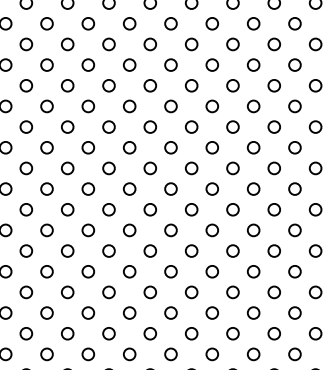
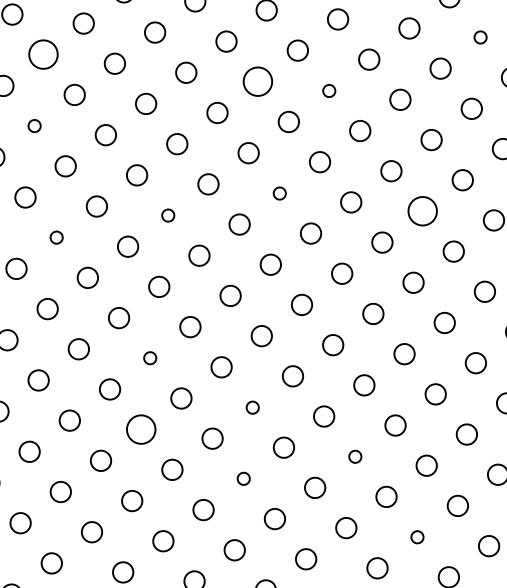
circle: (273, 44) -> (479, 37), size x0.6
circle: (26, 85) -> (43, 54), size x1.4
circle: (149, 85) -> (256, 81), size x1.4
circle: (191, 85) -> (328, 90), size x0.6
circle: (26, 126) -> (34, 125), size x0.6
circle: (170, 147) -> (279, 192), size x0.6
circle: (253, 147) -> (422, 210), size x1.4
circle: (108, 168) -> (167, 215), size x0.6
circle: (46, 188) -> (55, 236), size x0.6
circle: (108, 250) -> (149, 357), size x0.6
circle: (170, 271) -> (251, 406), size x0.6
circle: (108, 292) -> (140, 429), size x1.4
circle: (232, 292) -> (354, 456), size x0.6
circle: (170, 312) -> (243, 477), size x0.6
circle: (273, 333) -> (416, 536), size x0.6

